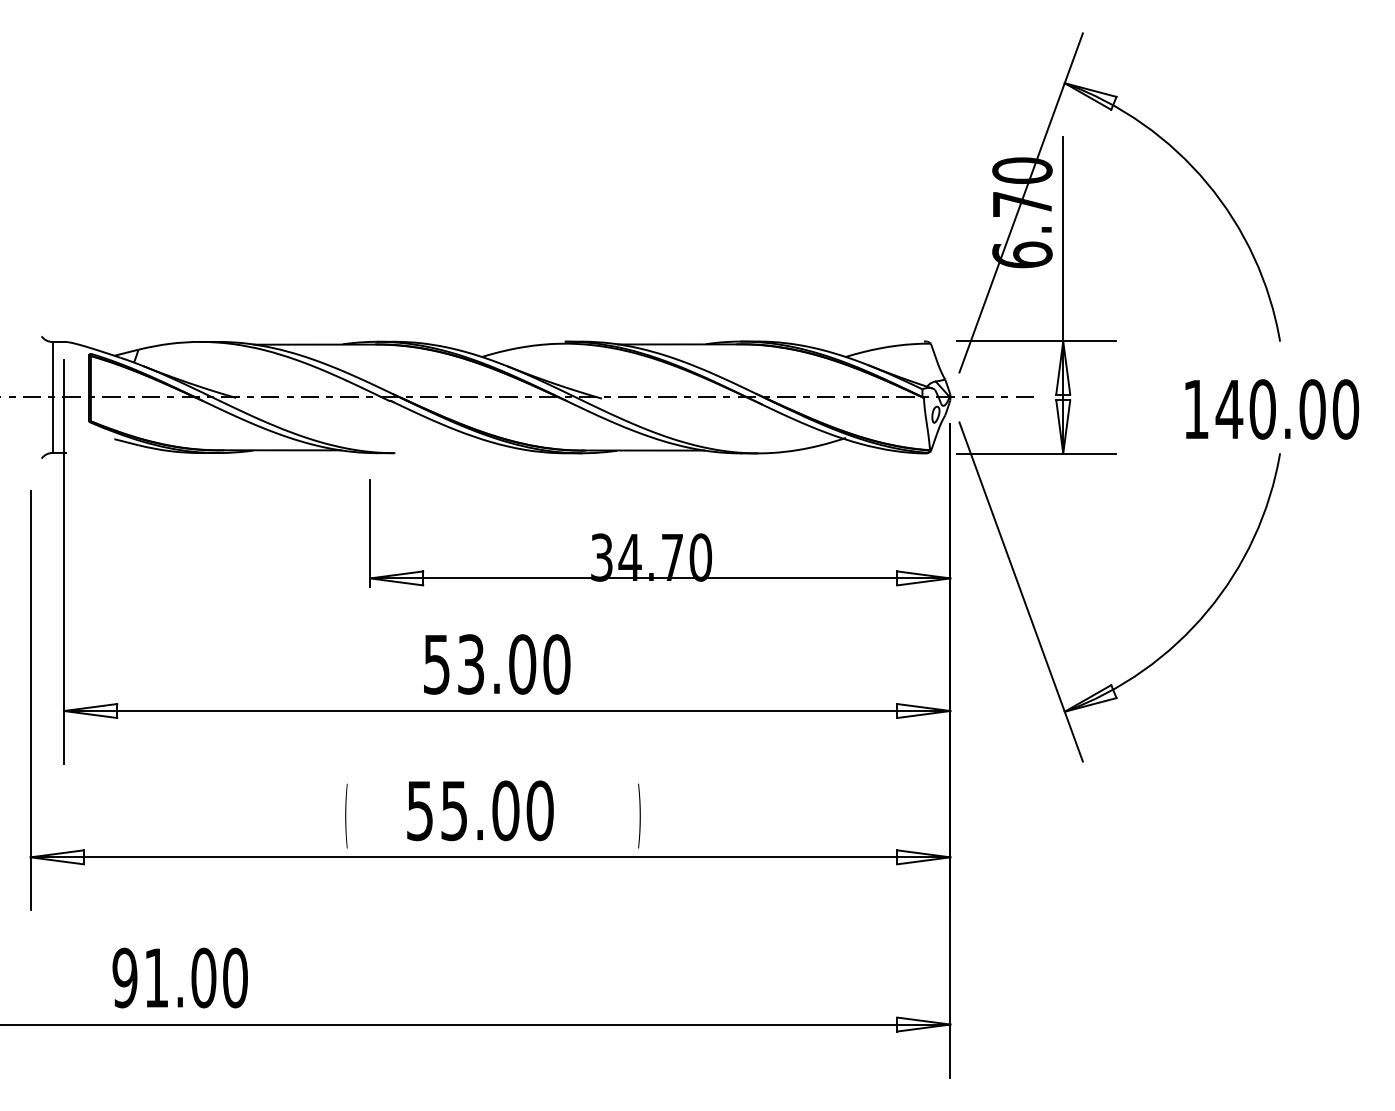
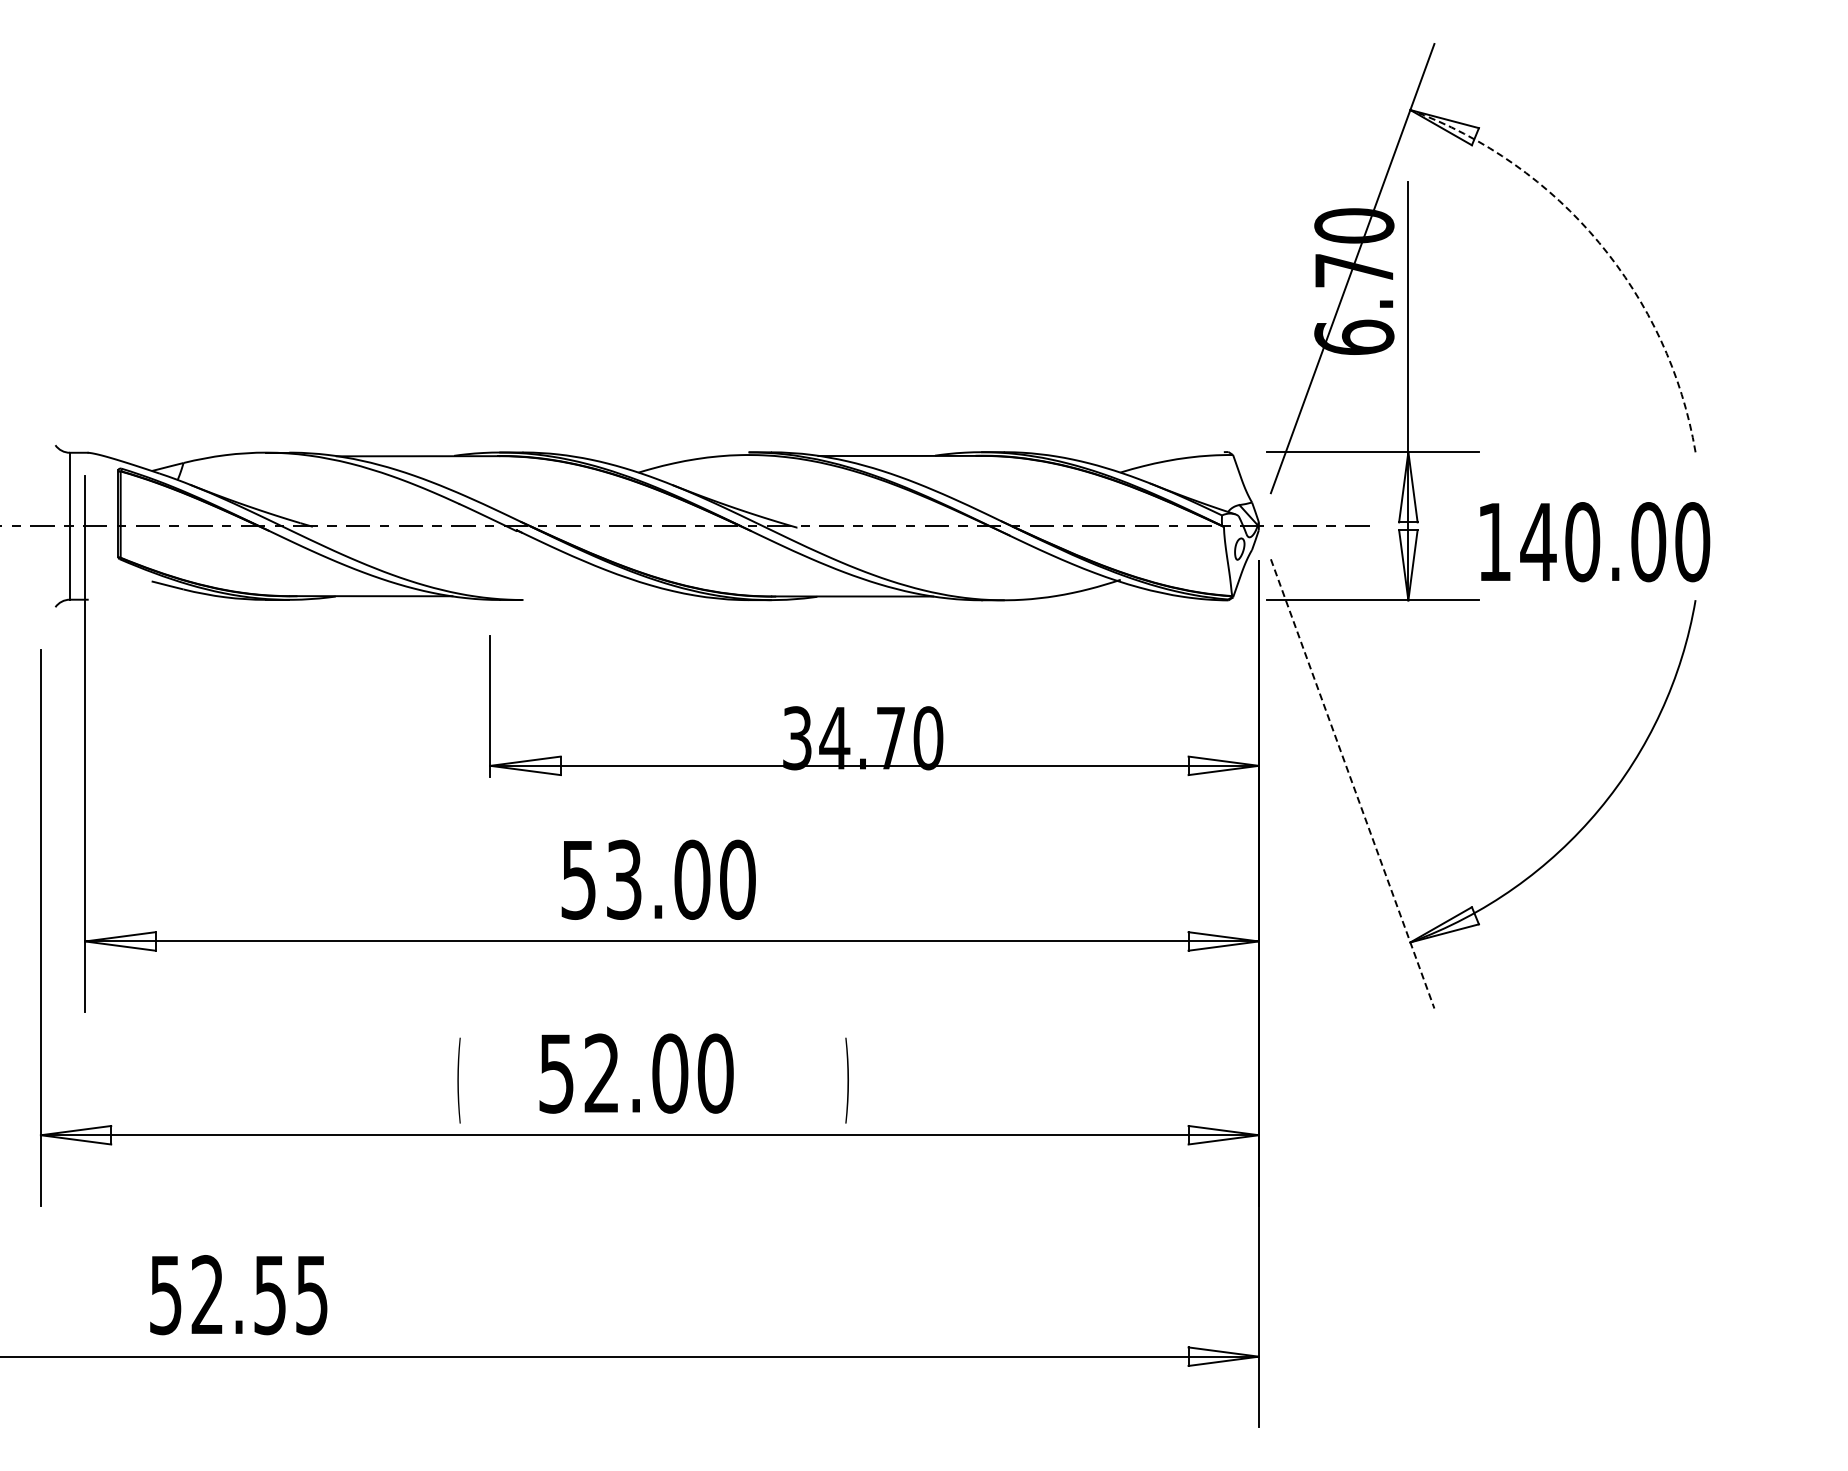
arc: (1207, 183) -> (1599, 242), solid -> dashed
text: (1272, 409) -> (1595, 542), moved
line: (1021, 592) -> (1352, 784), solid -> dashed
text: (453, 810) -> (601, 1073), 55.00 -> 52.00
text: (179, 978) -> (238, 1295), 91.00 -> 52.55

